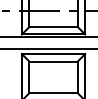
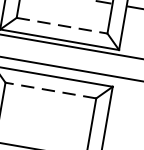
line: (54, 27) -> (63, 26), solid -> dashed
line: (53, 61) -> (50, 90), solid -> dashed

